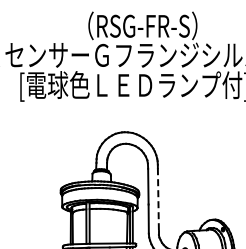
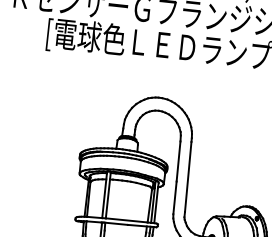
line: (158, 199) -> (188, 177), dashed -> solid

